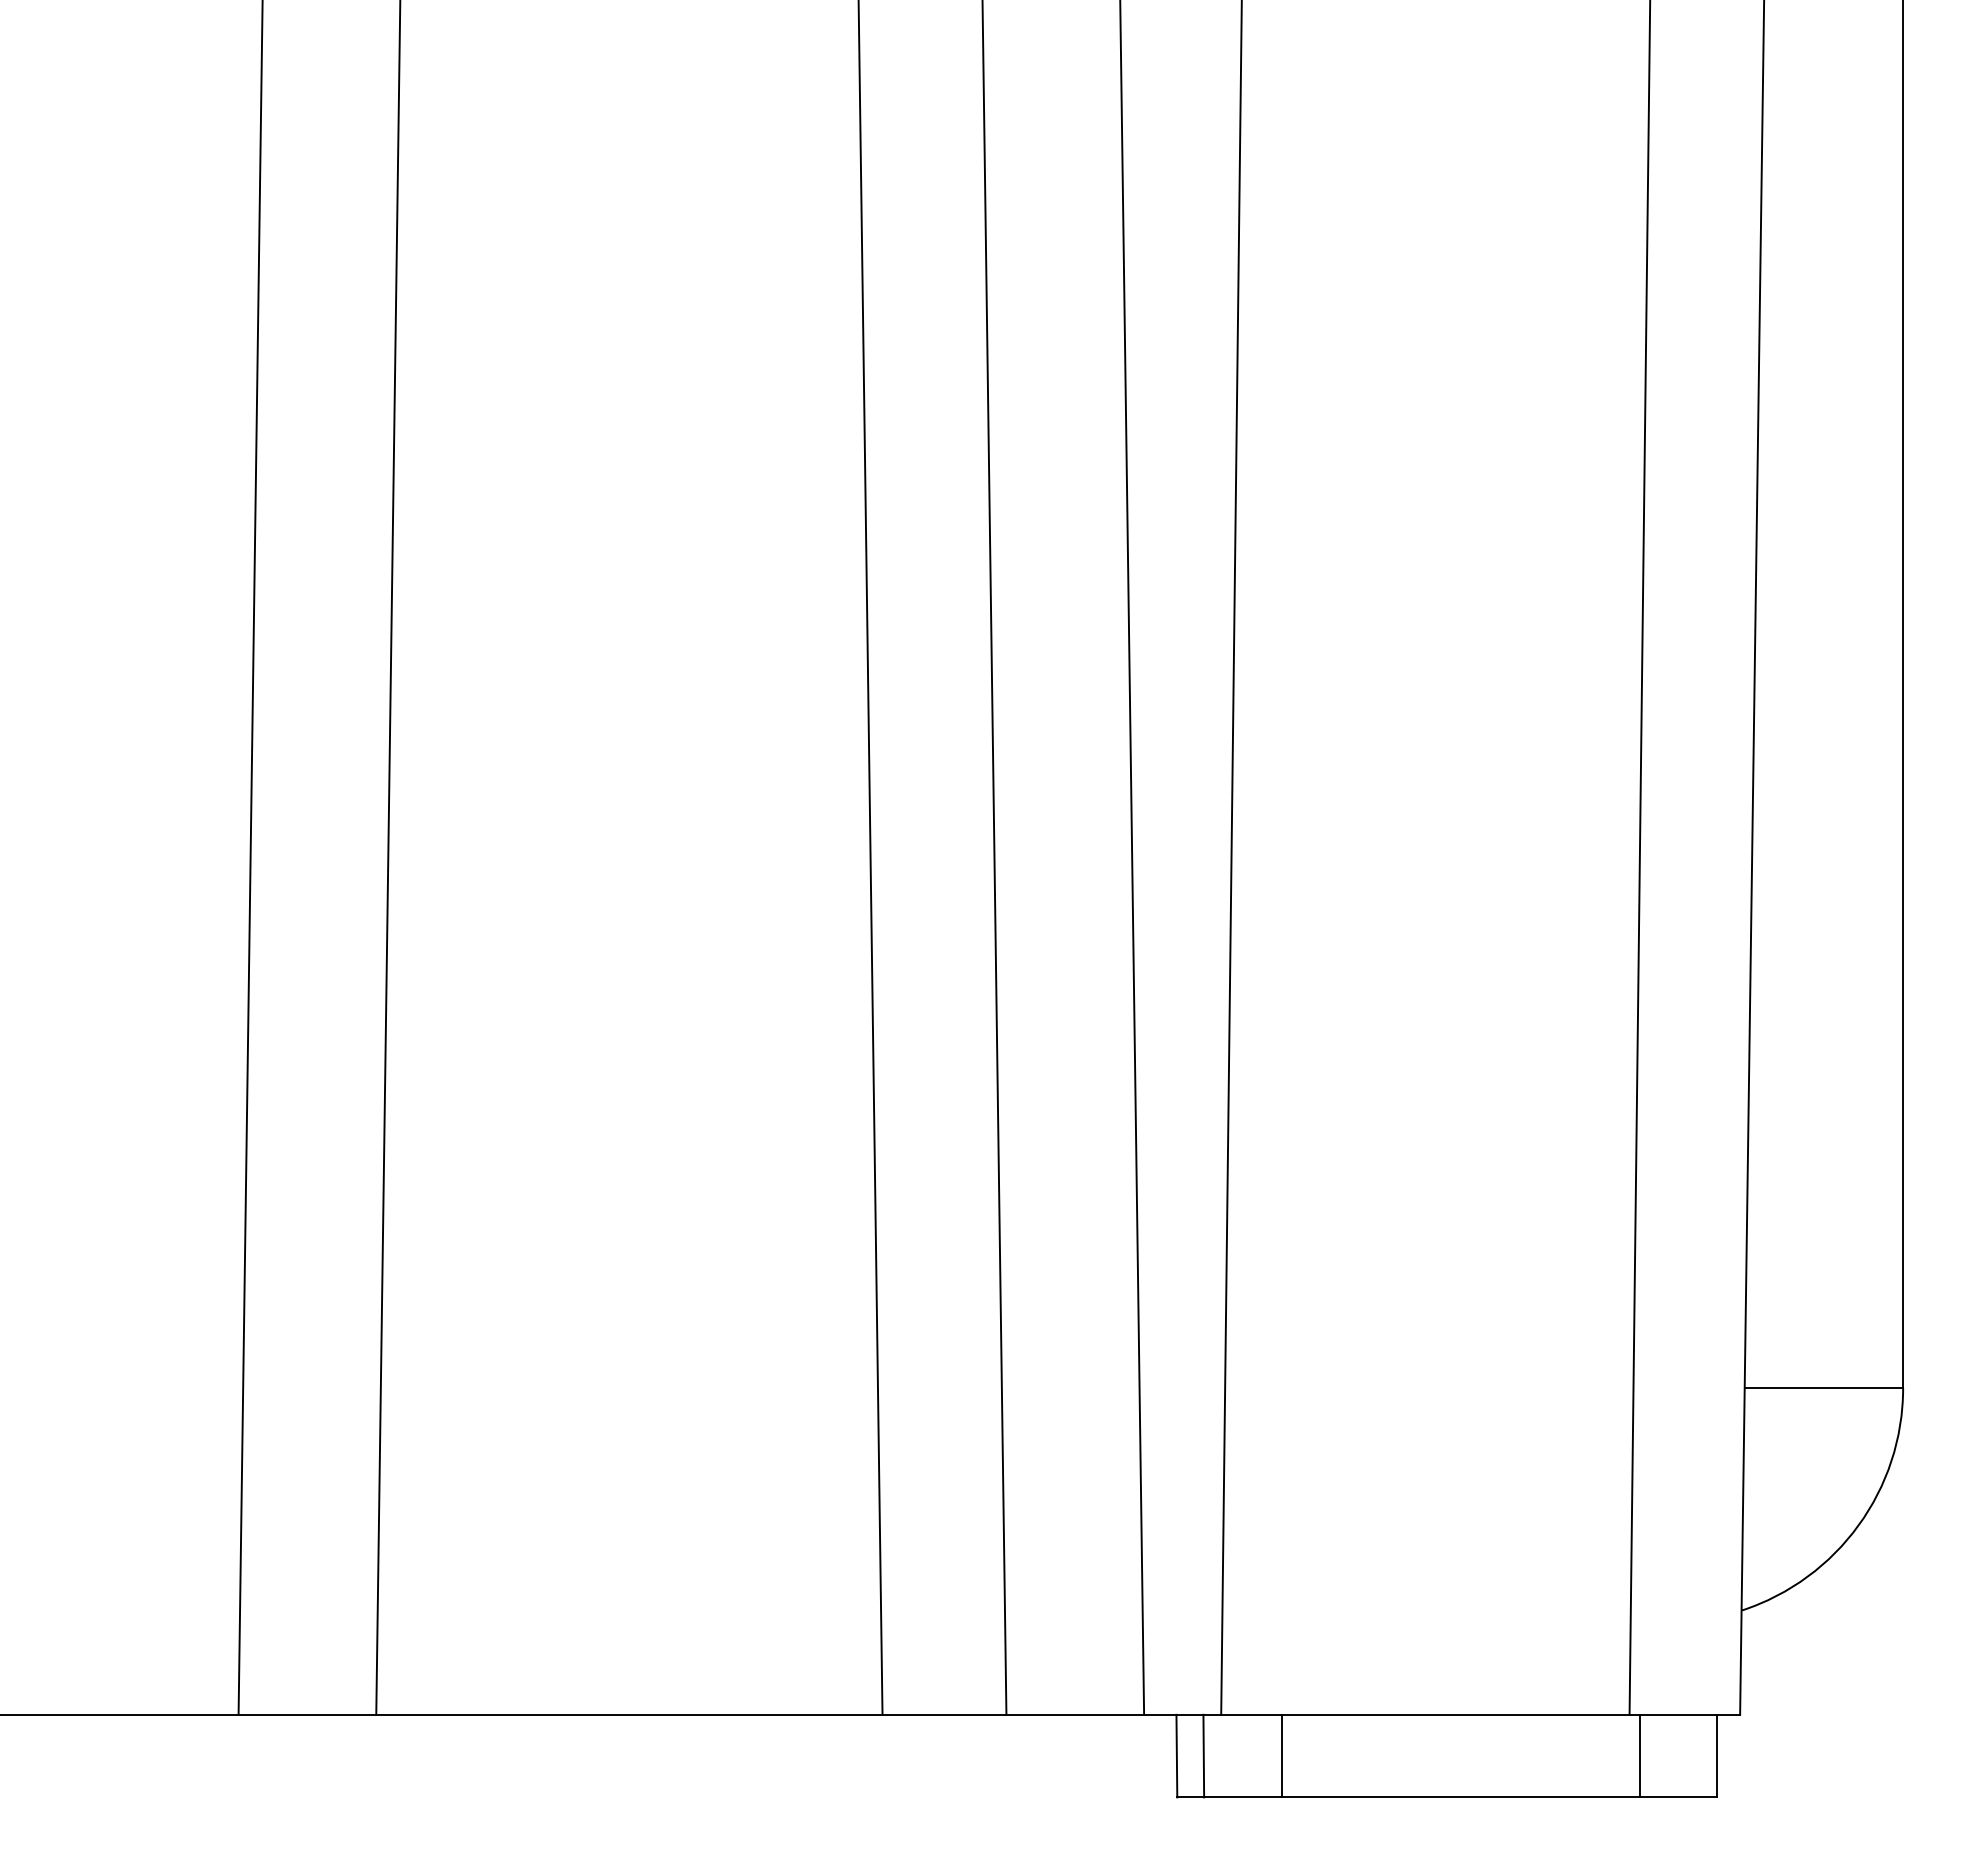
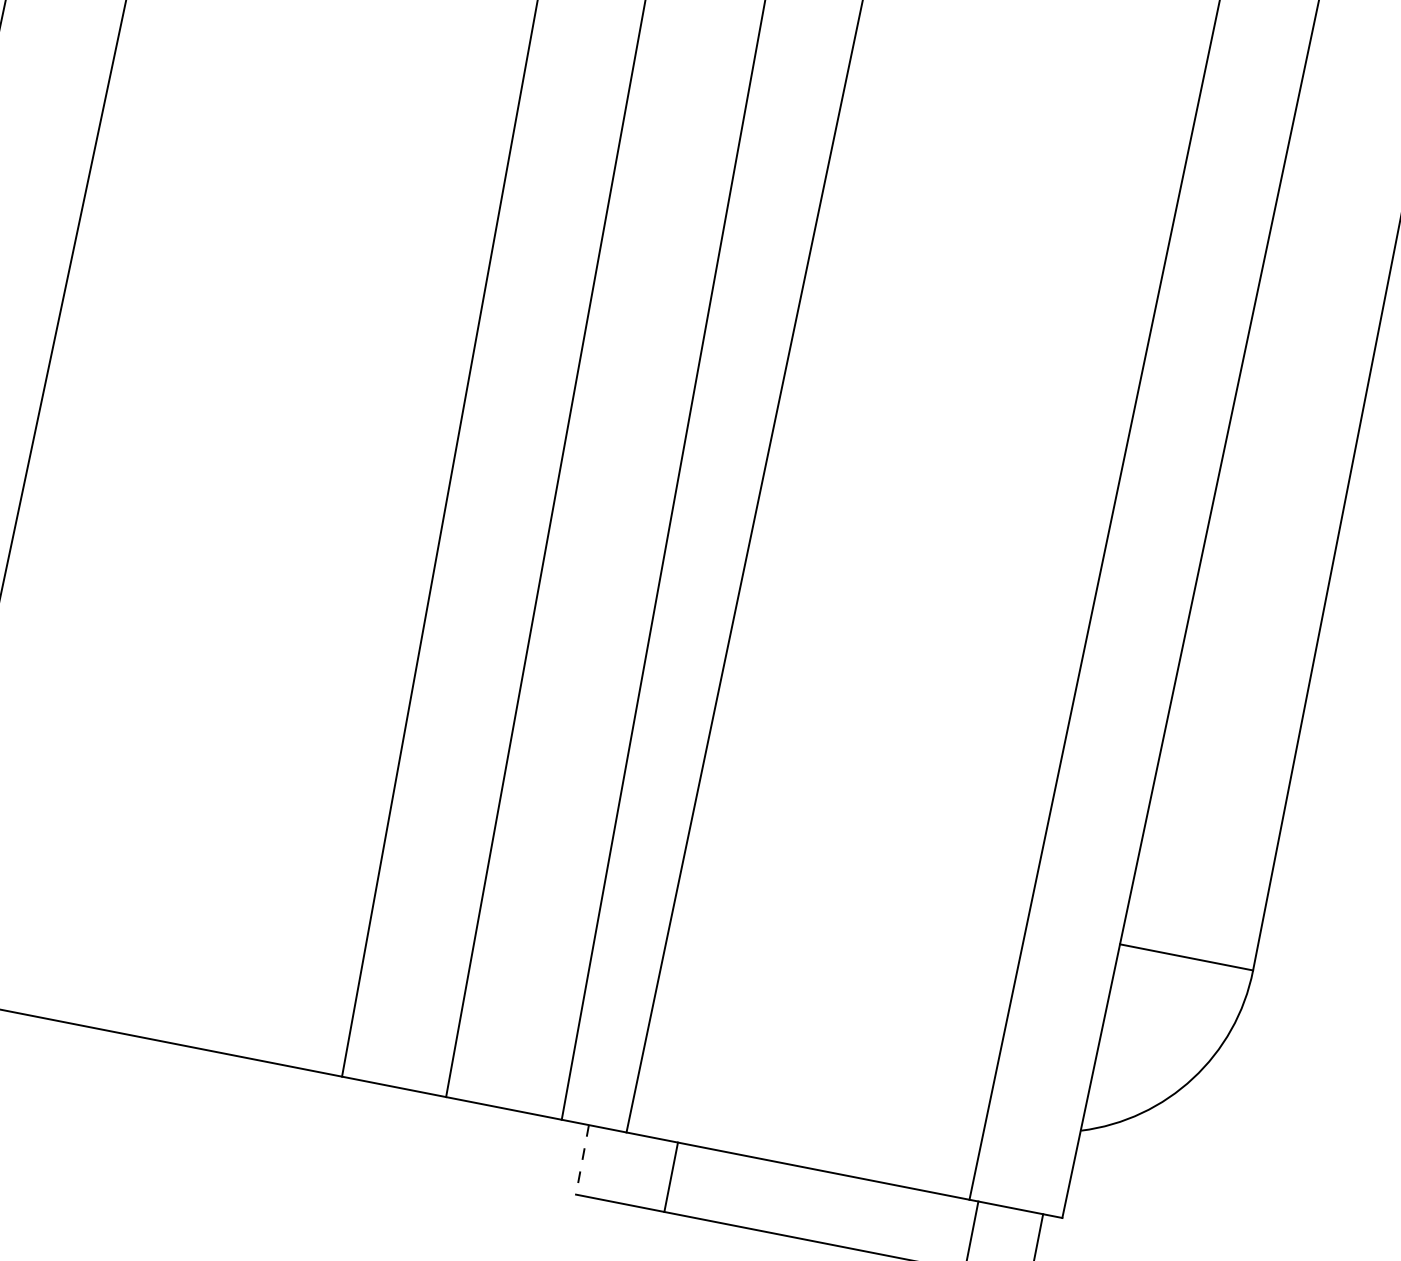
line: (1203, 1755) -> (604, 1163), removed
line: (1176, 1756) -> (582, 1160), solid -> dashed

